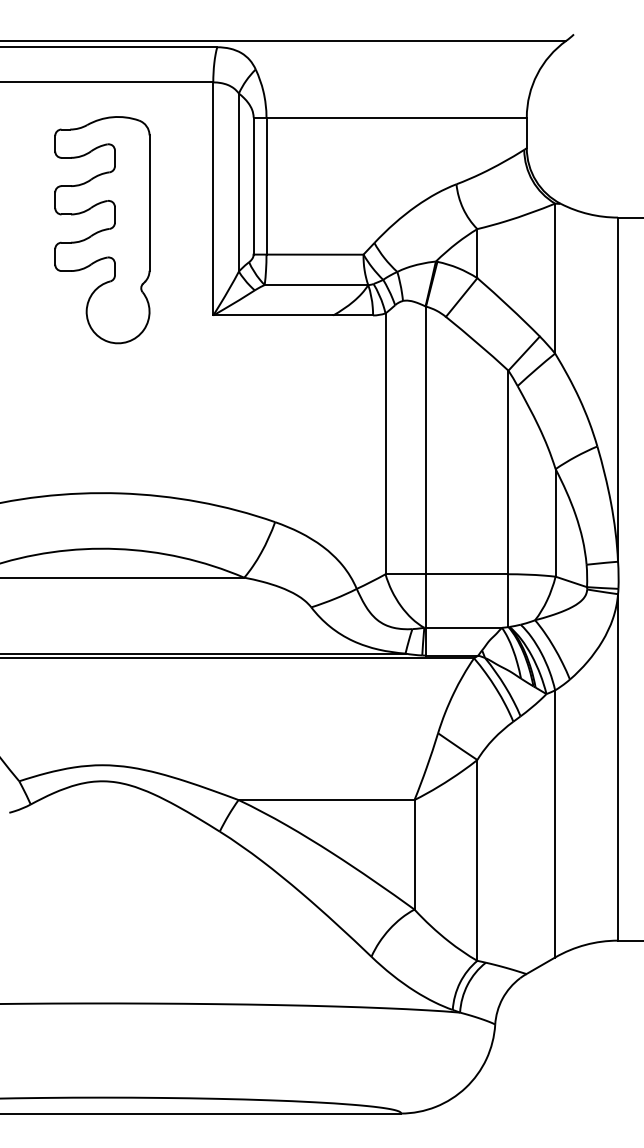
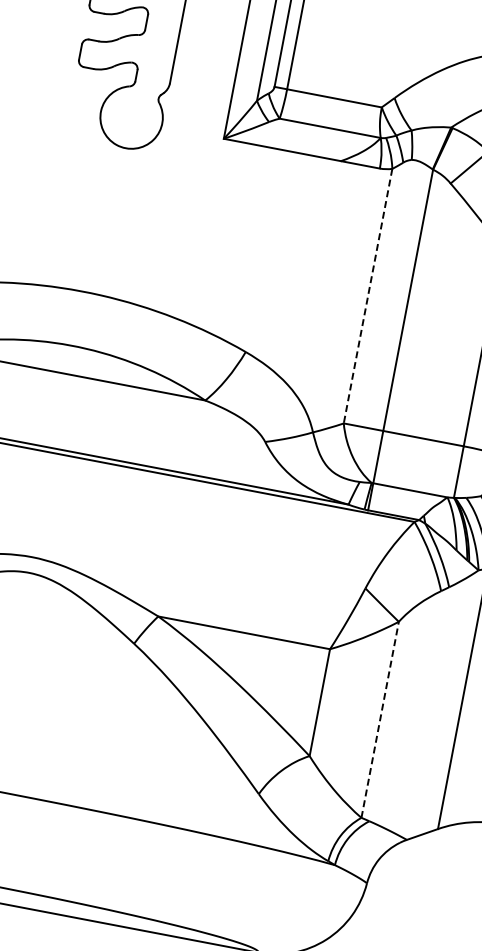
line: (385, 444) -> (367, 296), solid -> dashed
line: (477, 859) -> (380, 718), solid -> dashed

